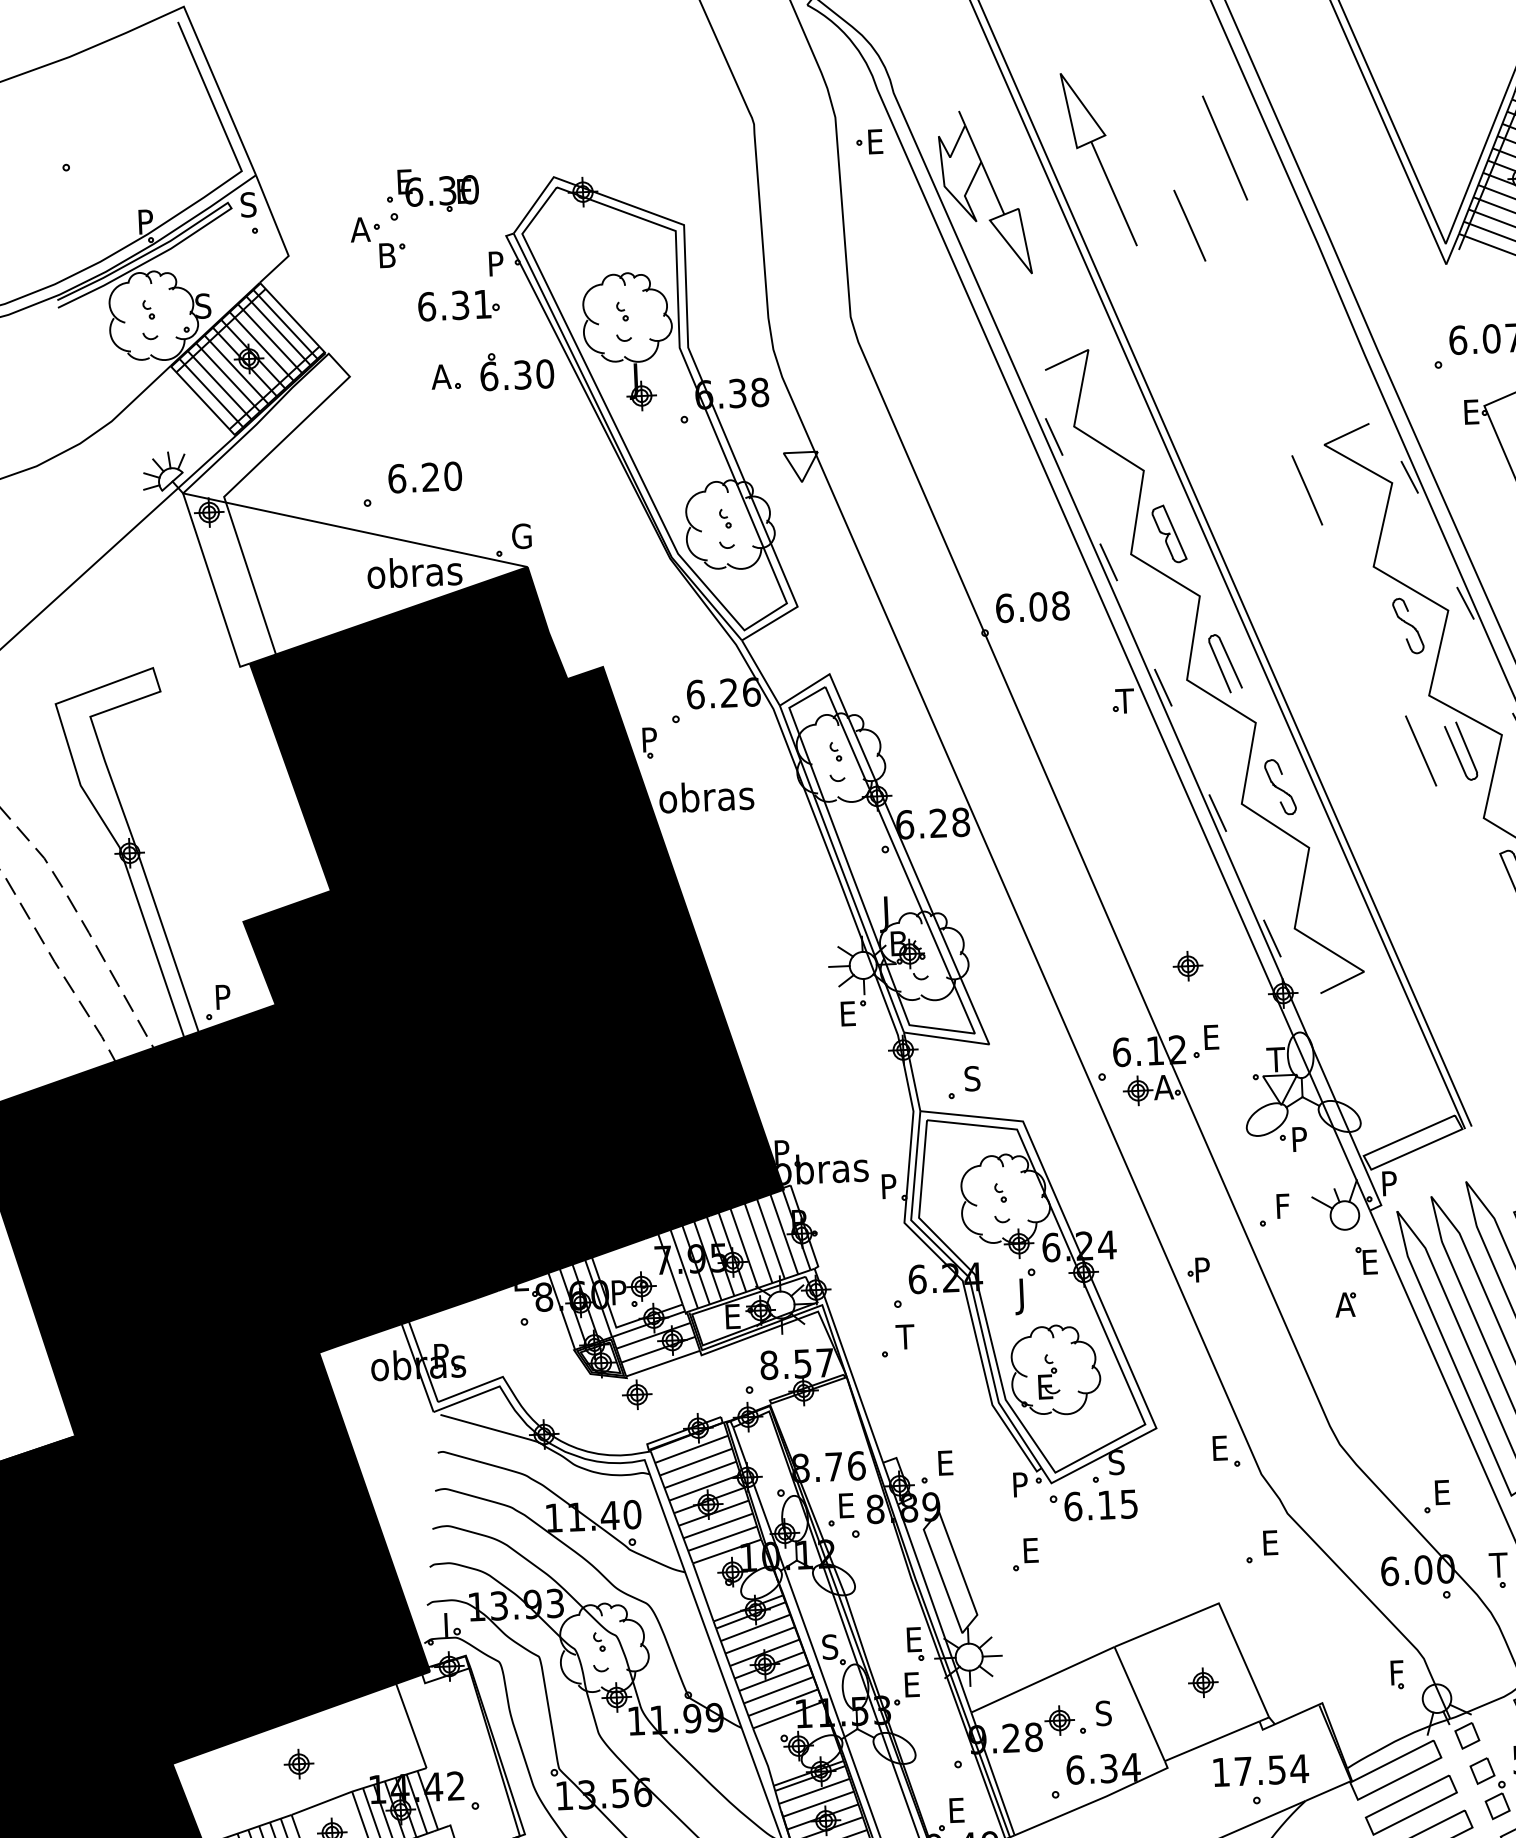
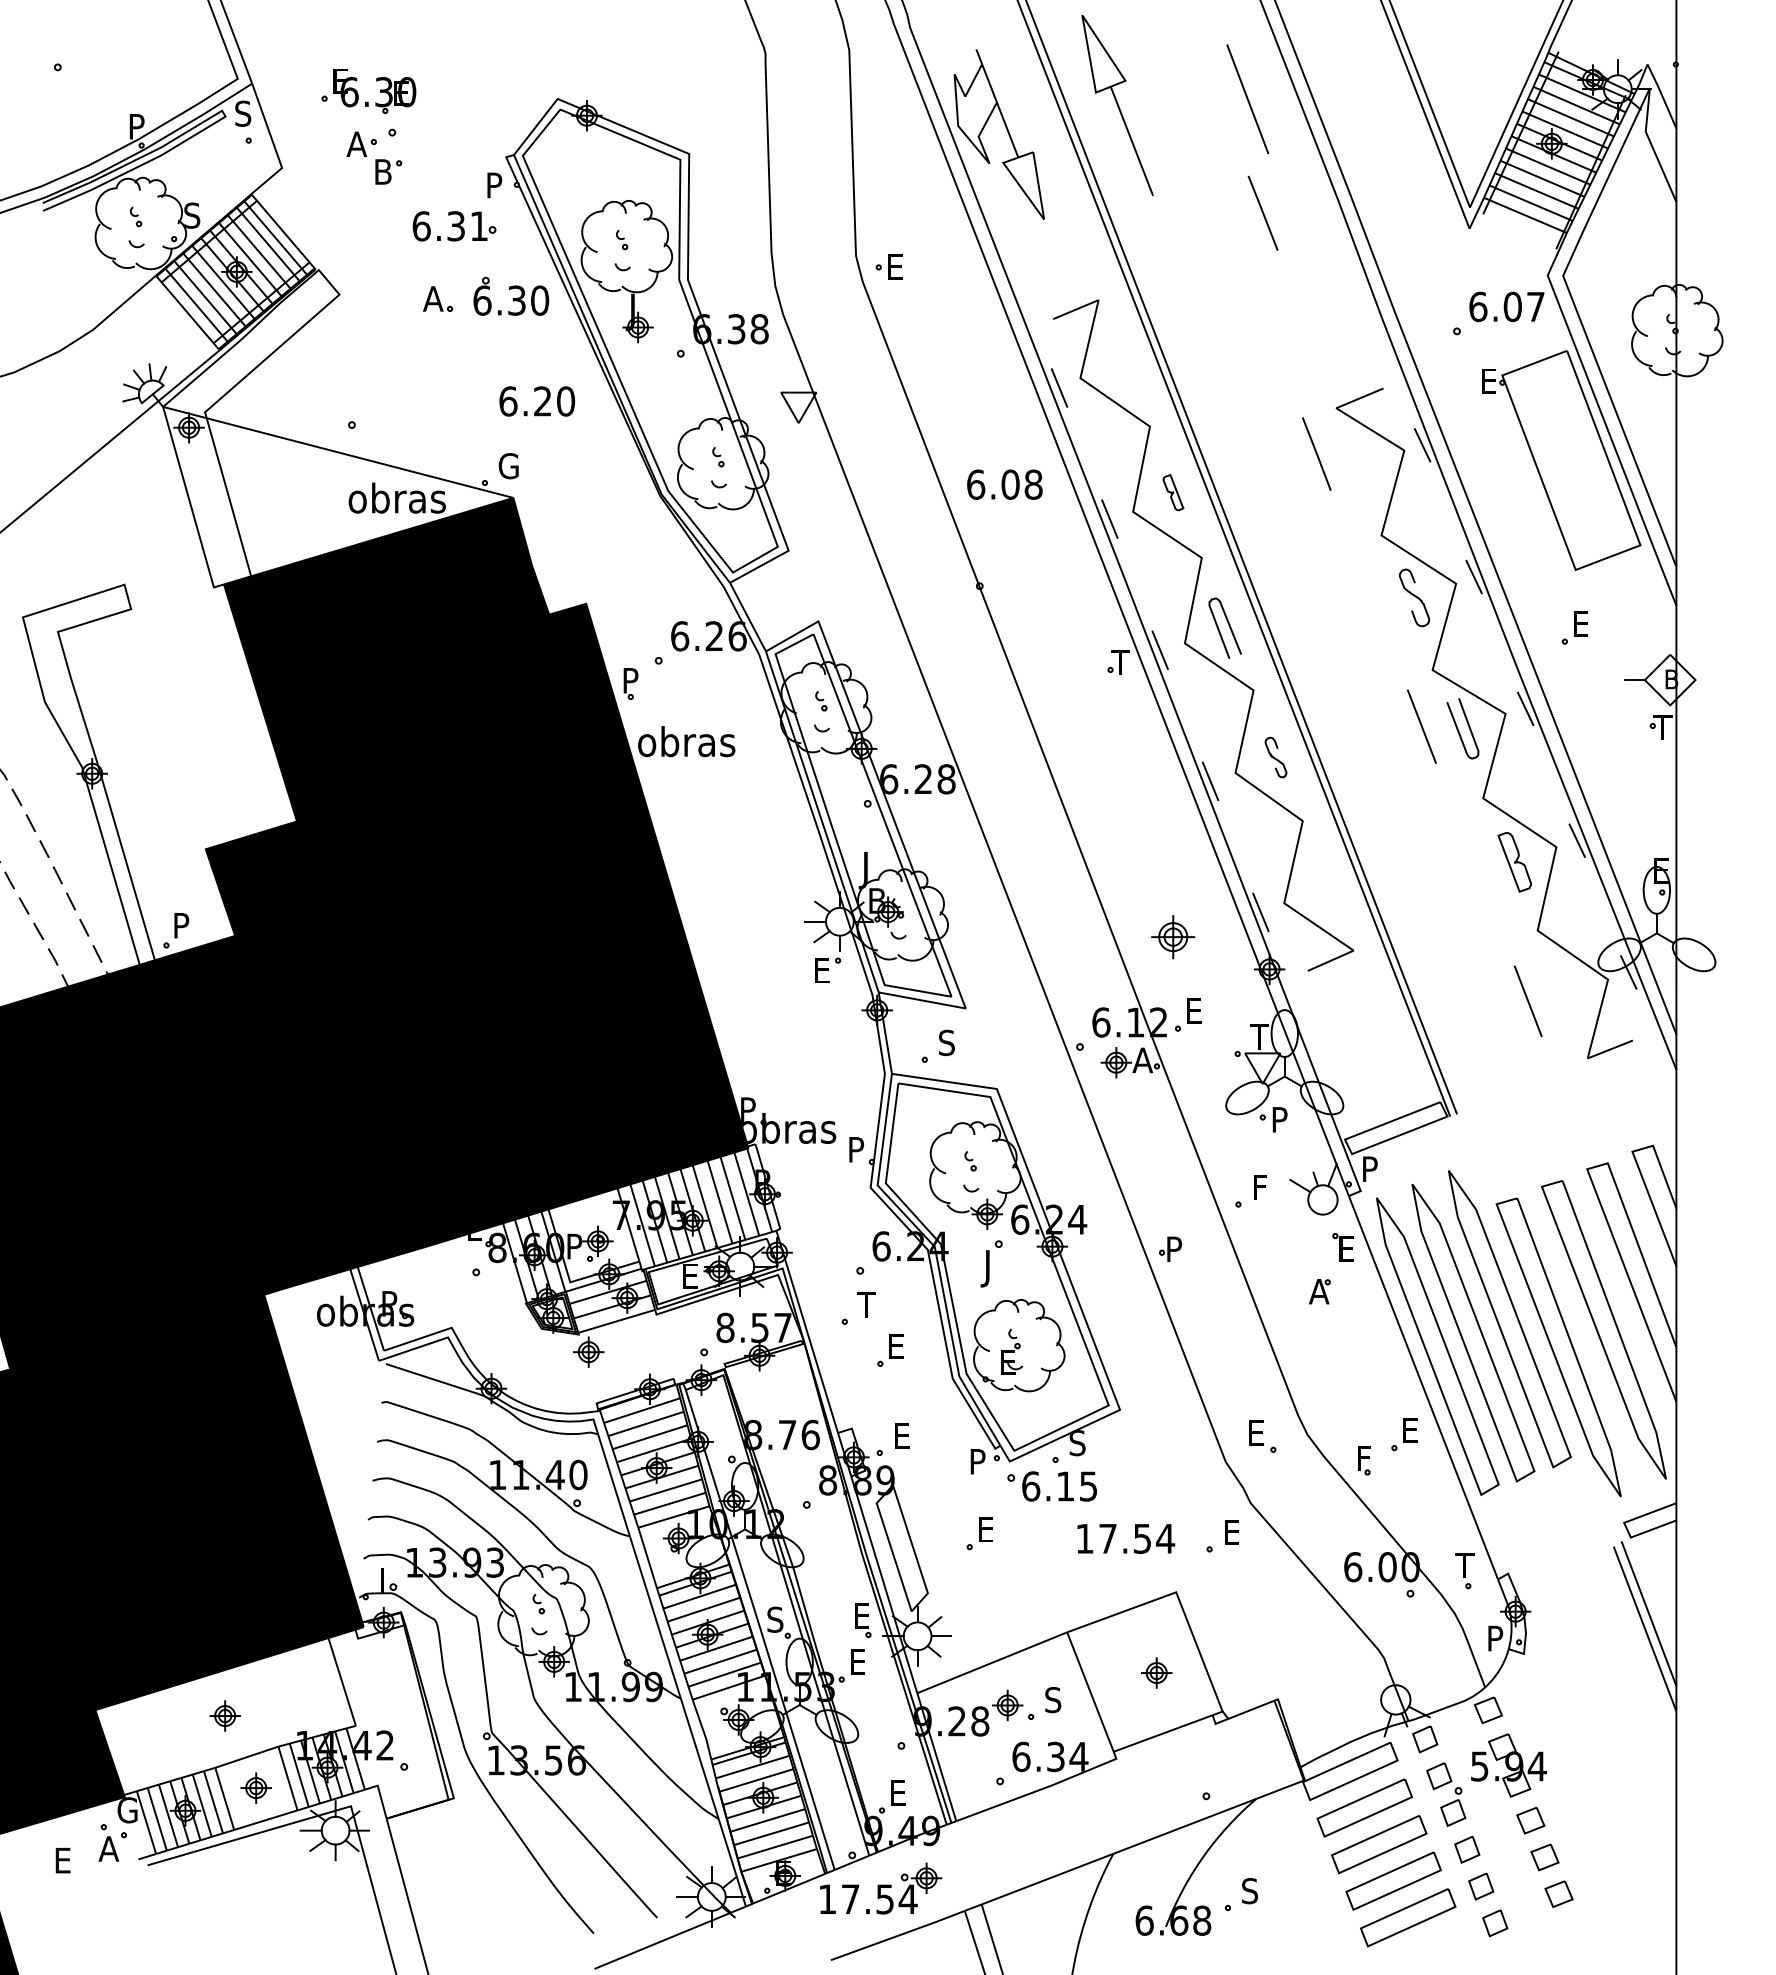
part: (868, 141) -> (888, 266), moved
part: (431, 200) -> (367, 101), moved
line: (1189, 224) -> (1262, 212), moved
text: (425, 477) -> (537, 401), moved
part: (1169, 533) -> (1173, 492), size x0.6
text: (1032, 606) -> (1004, 484), moved
part: (1279, 787) -> (1275, 757), size x0.7
part: (1187, 965) -> (1172, 936), size x1.4
part: (1226, 1451) -> (1262, 1436), moved
part: (1436, 1496) -> (1404, 1434), moved
part: (840, 1509) -> (890, 1350), moved
part: (1397, 1674) -> (1364, 1460), moved
text: (1261, 1770) -> (1126, 1538), moved

